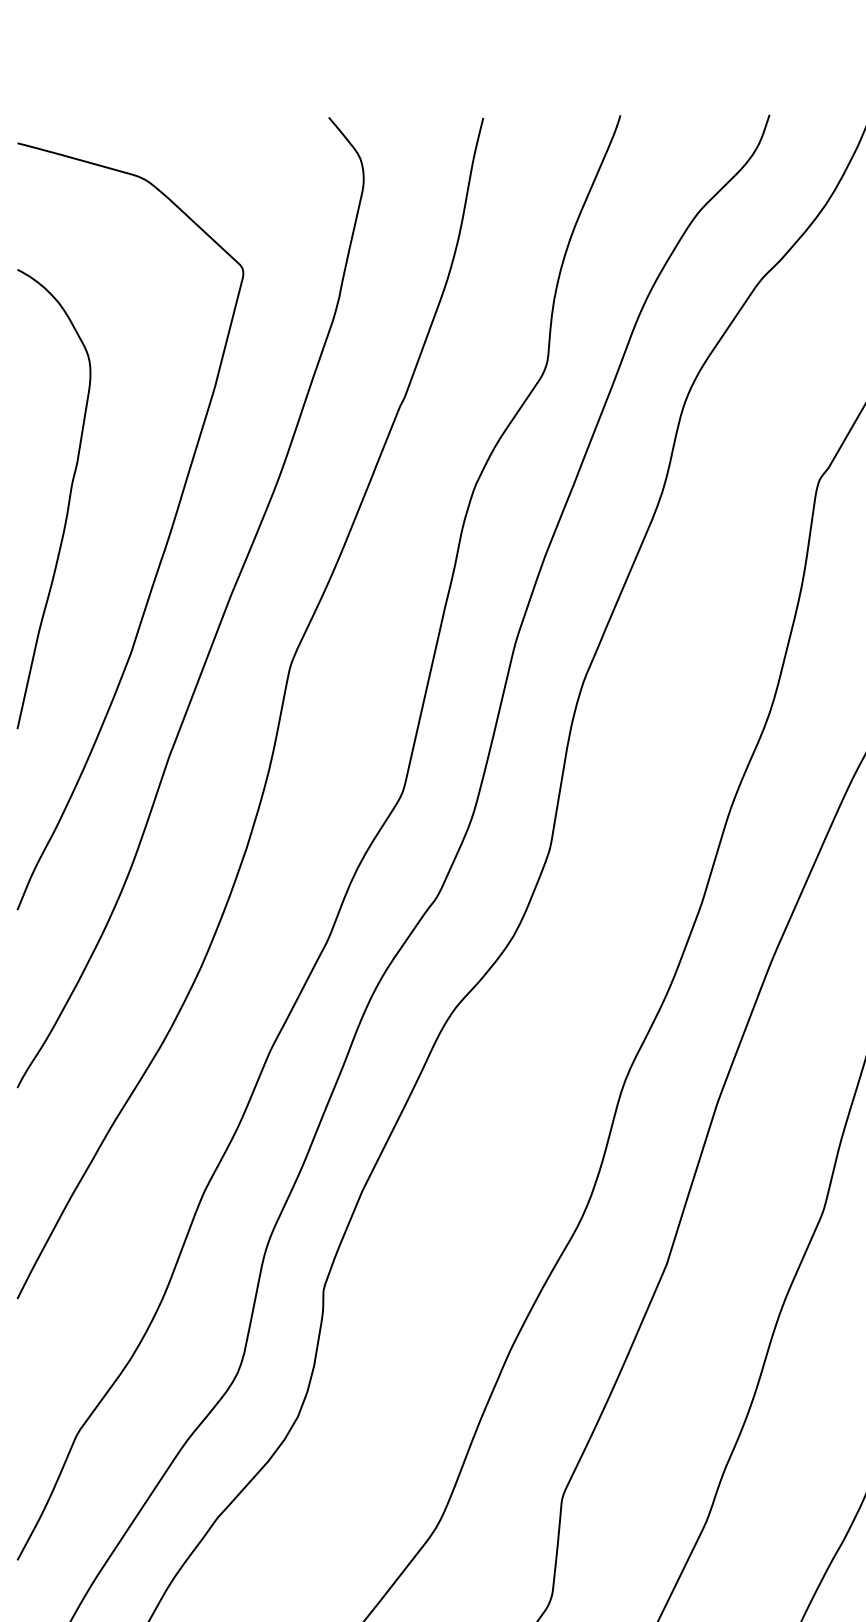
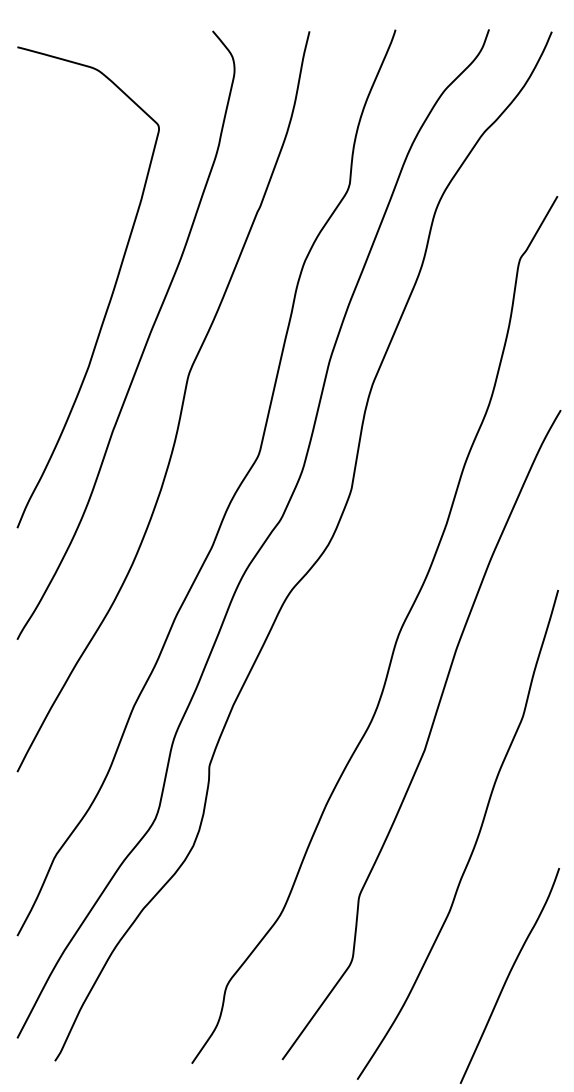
curve: (67, 502) -> (48, 272), removed

